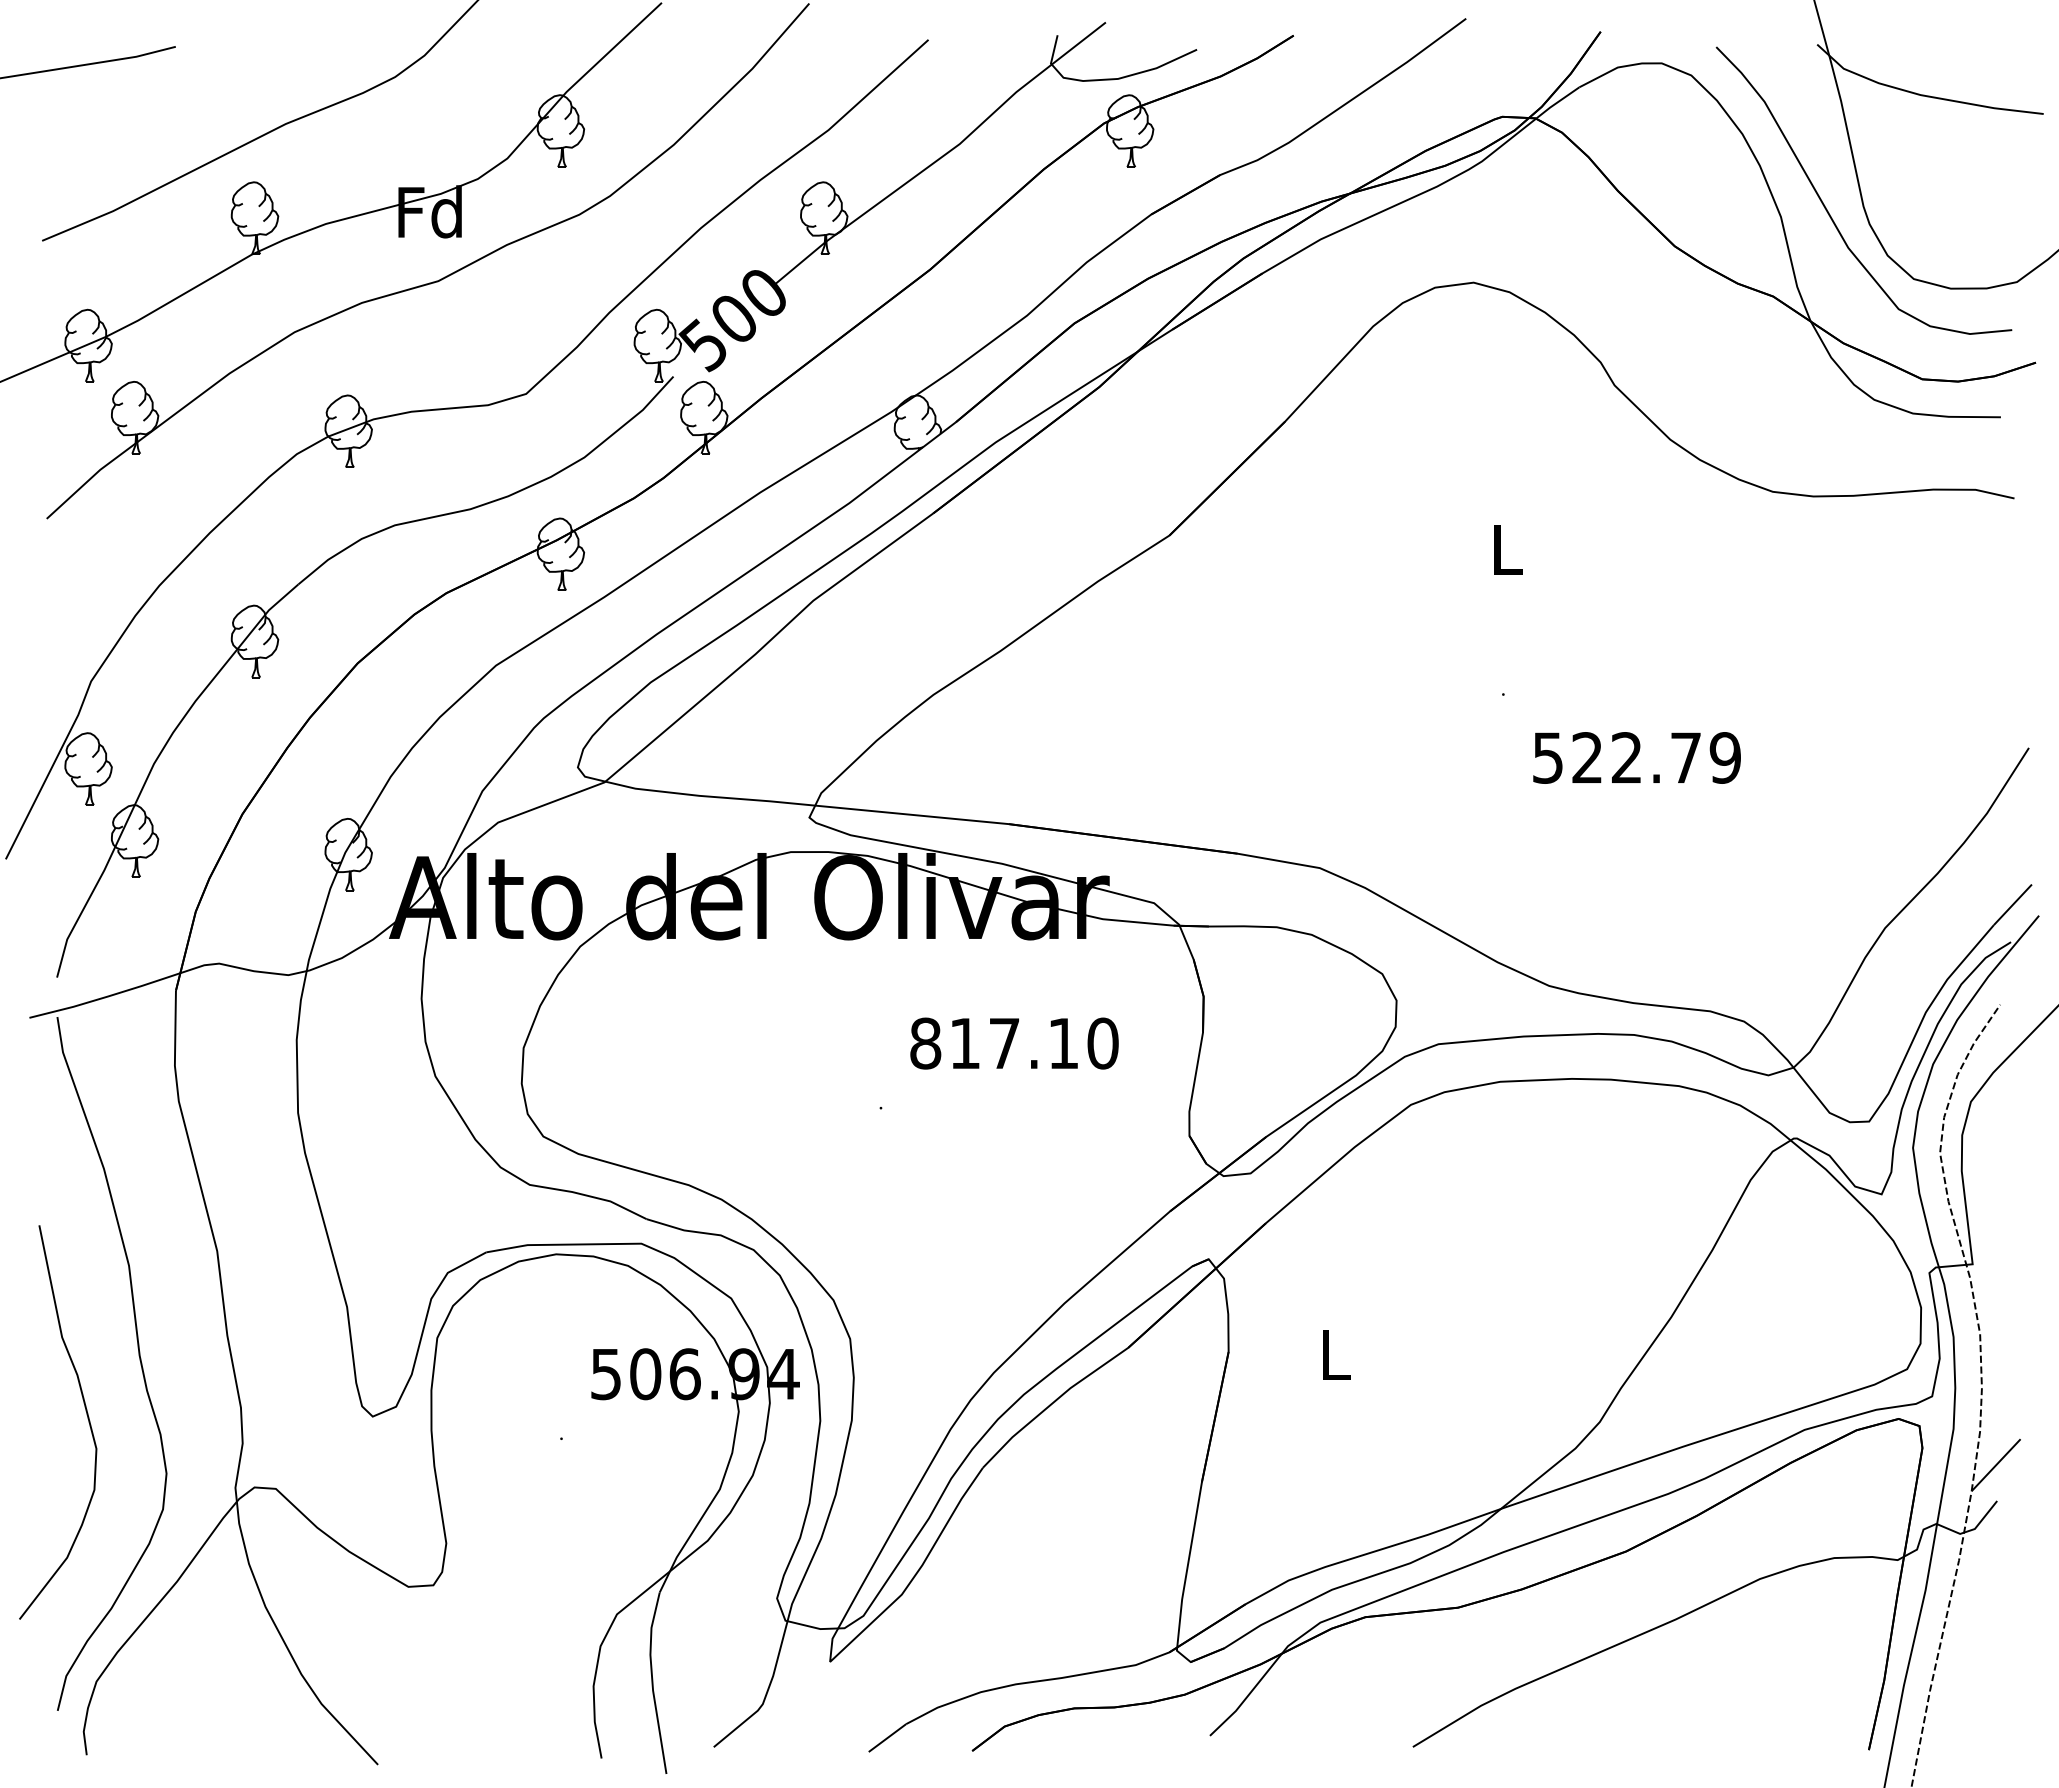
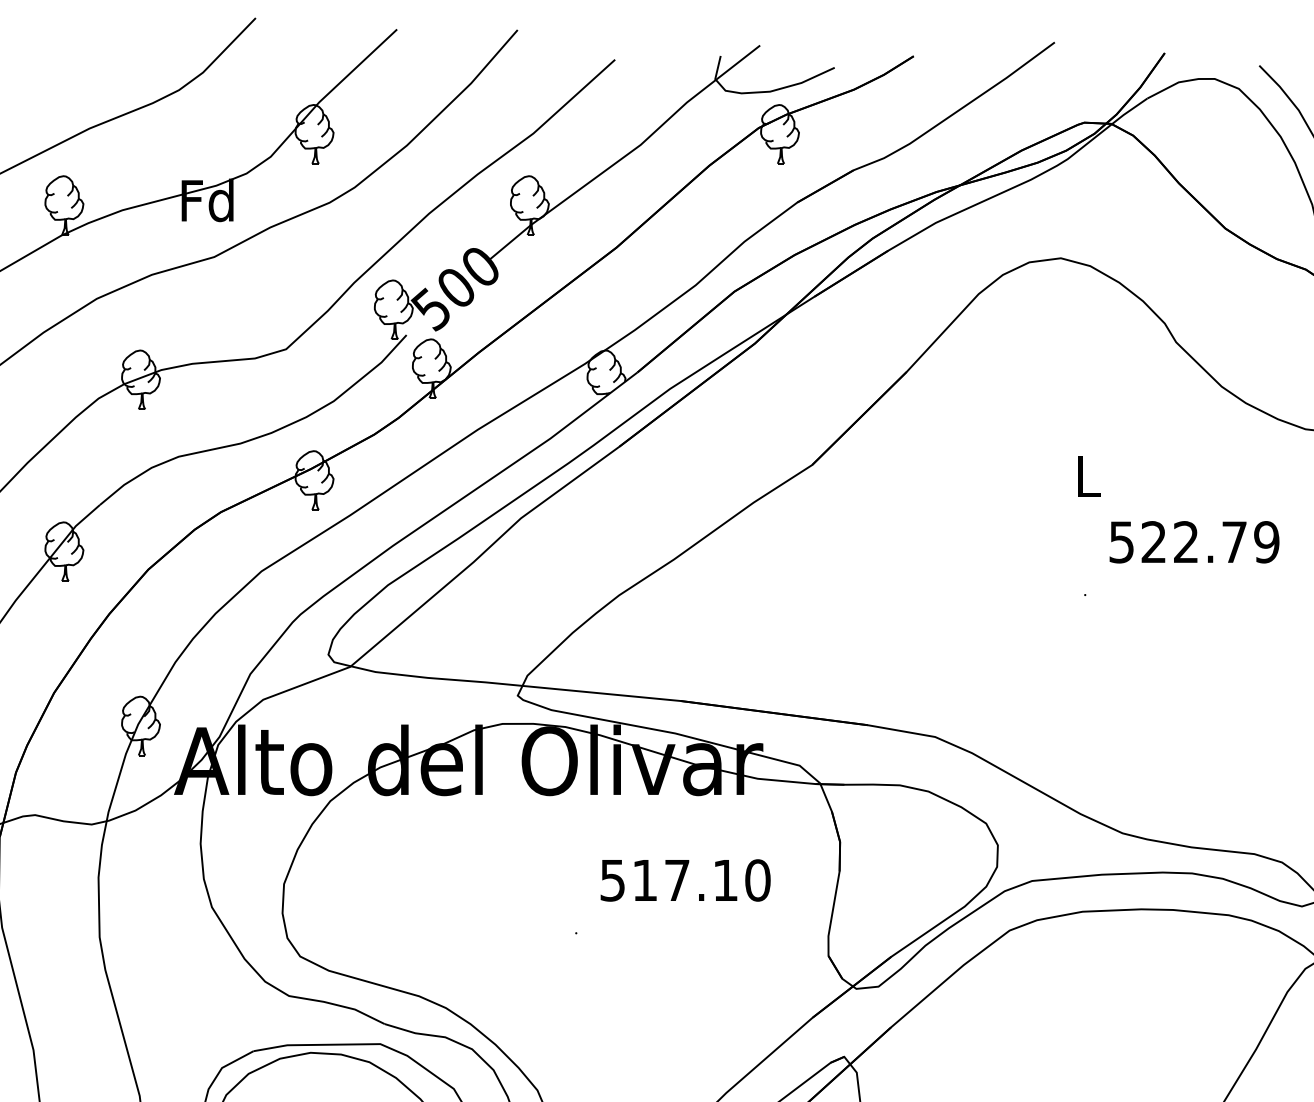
text: (1636, 757) -> (1194, 541), moved
text: (925, 1043) -> (612, 880), 817.10 -> 517.10

